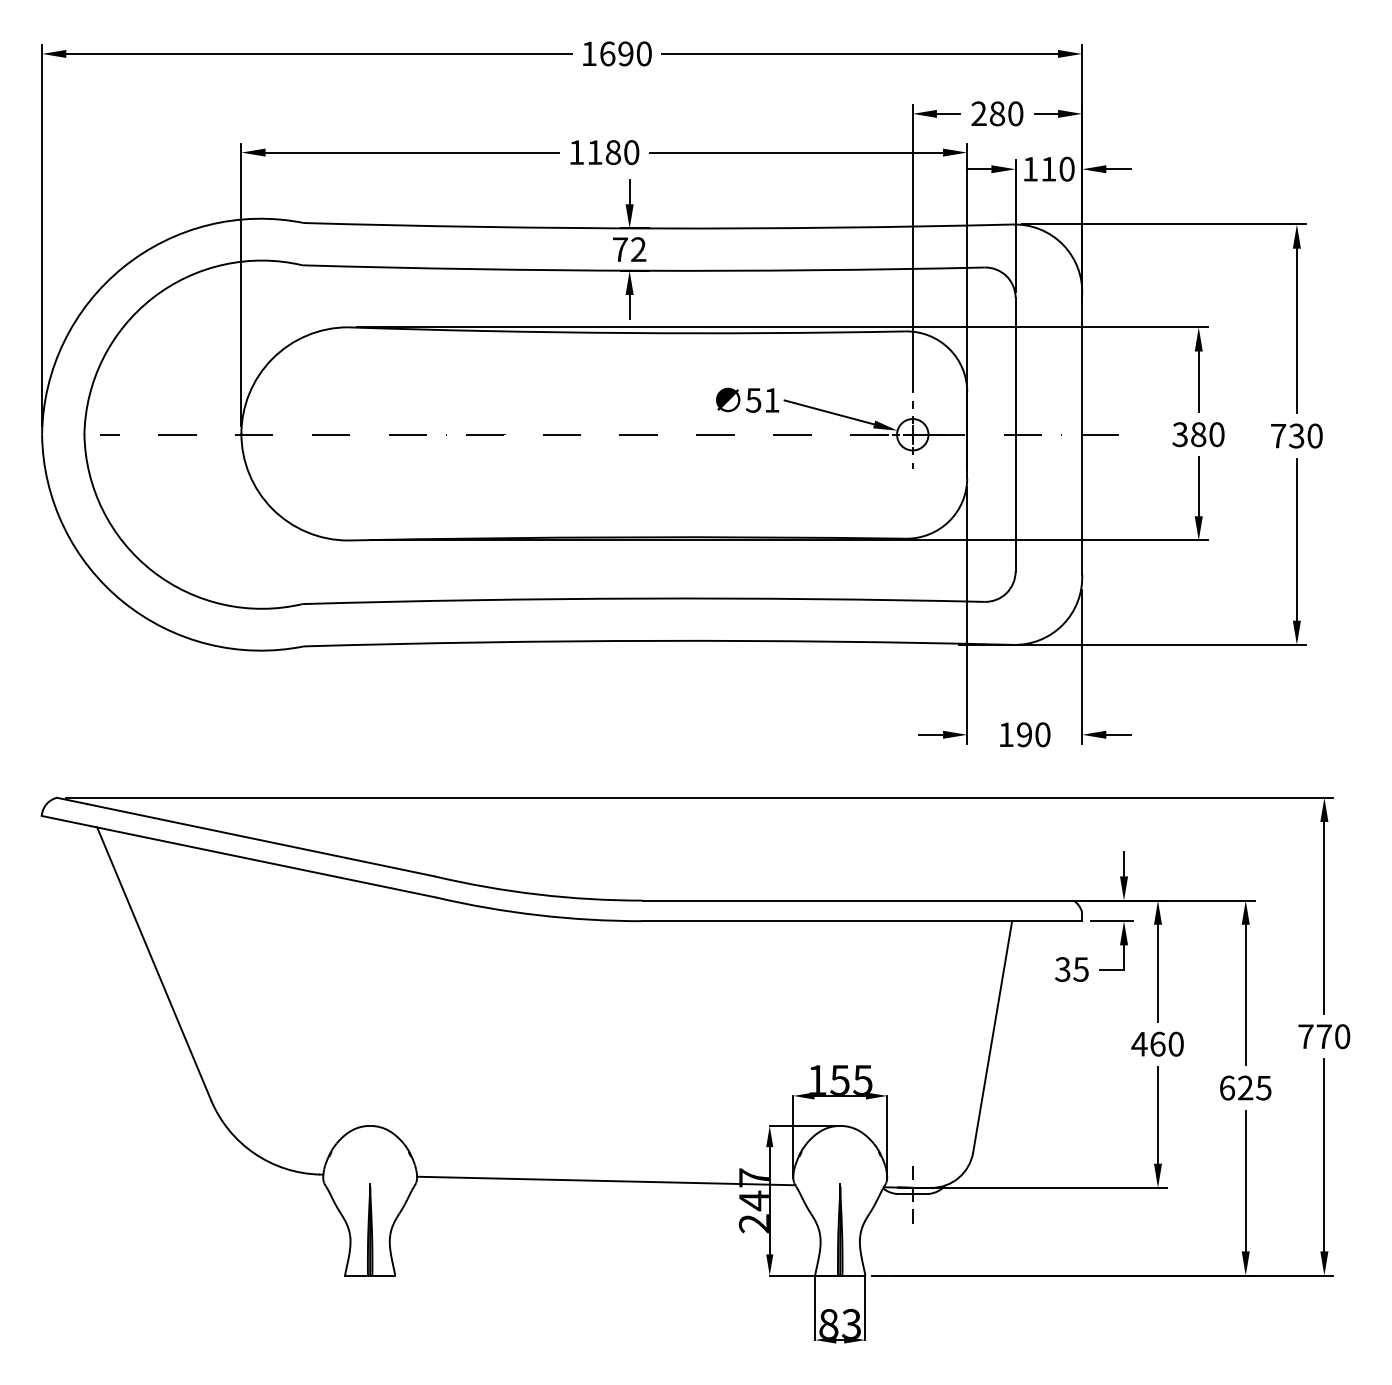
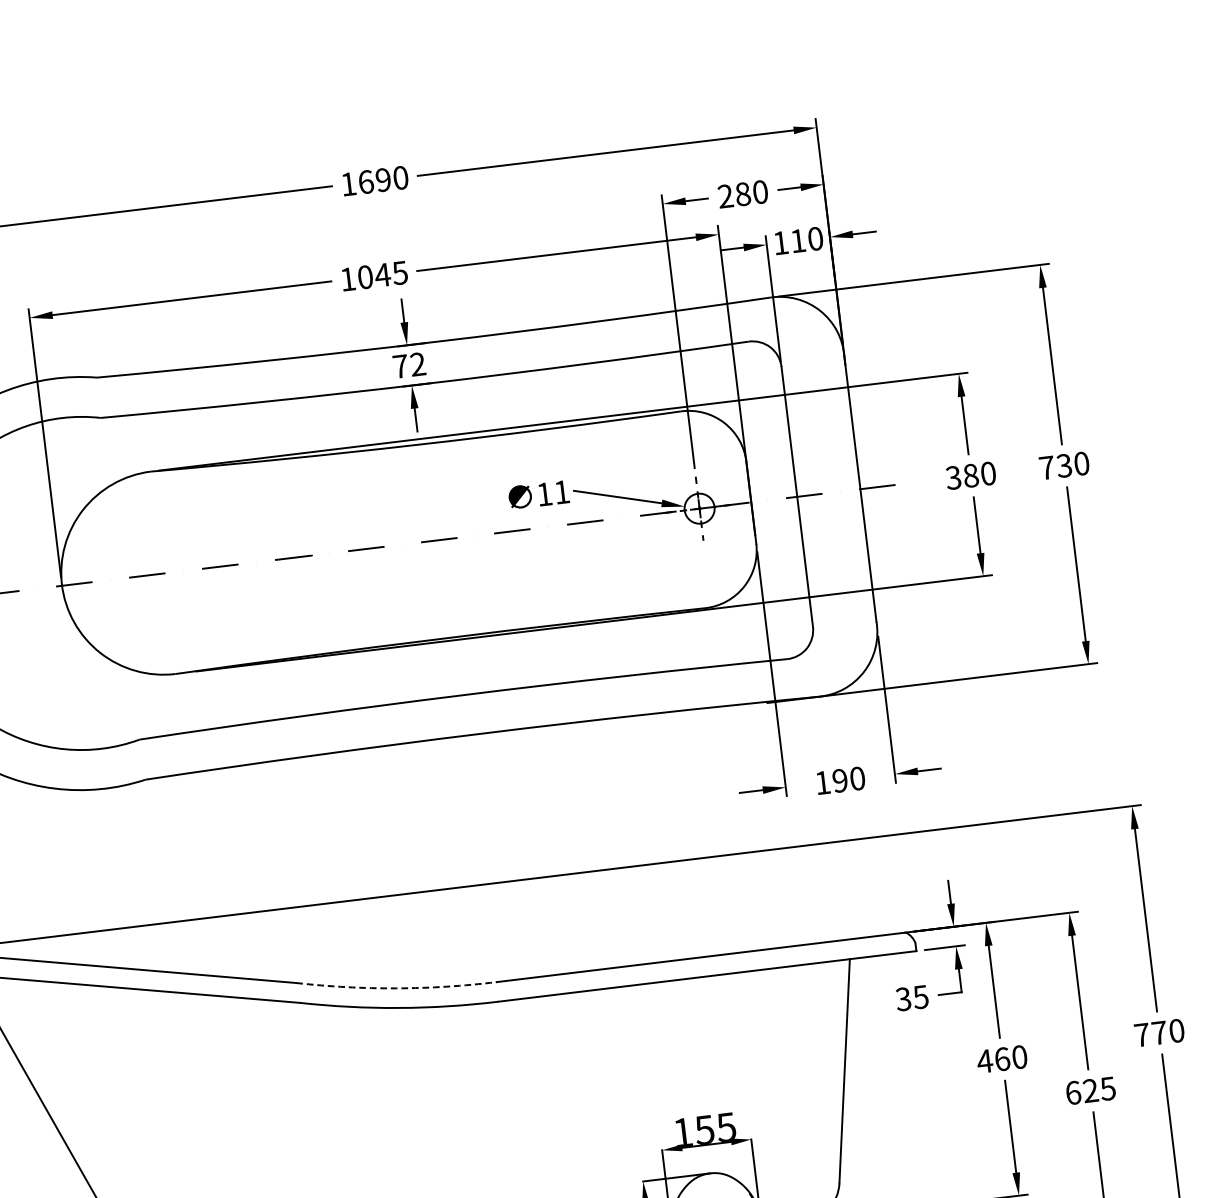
text: (613, 152) -> (382, 275), 1180 -> 1045
text: (753, 400) -> (544, 494), 51 -> 11
arc: (538, 894) -> (397, 988), solid -> dashed

